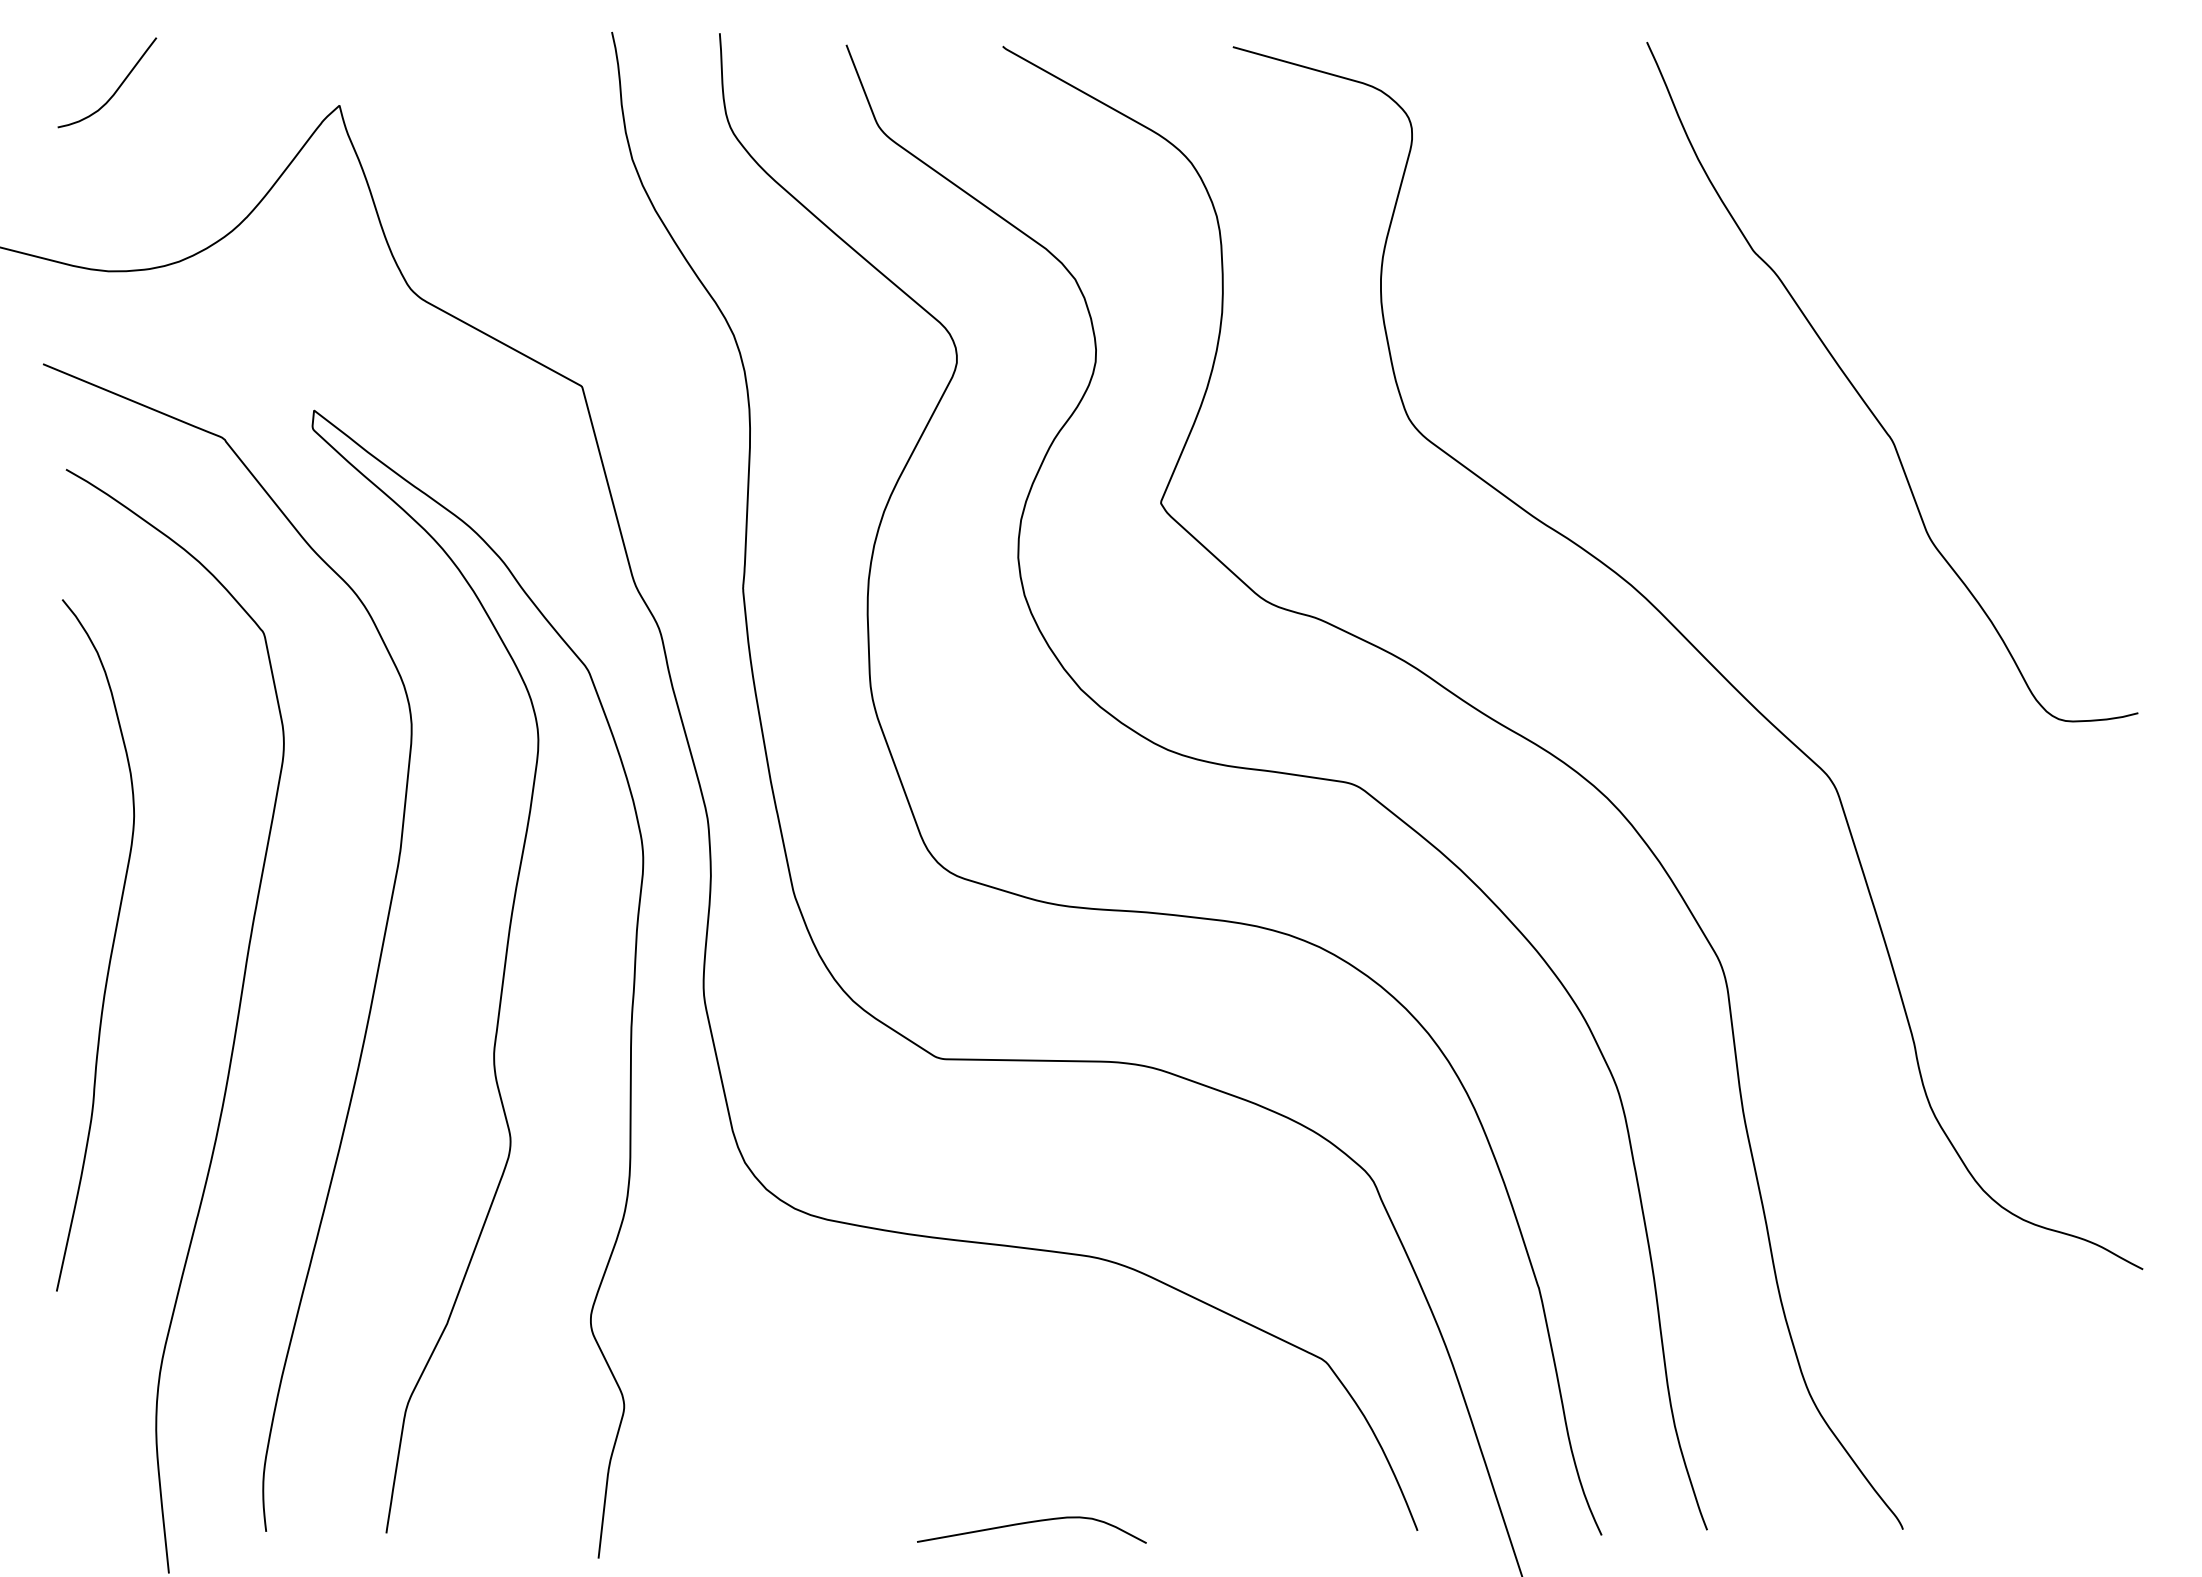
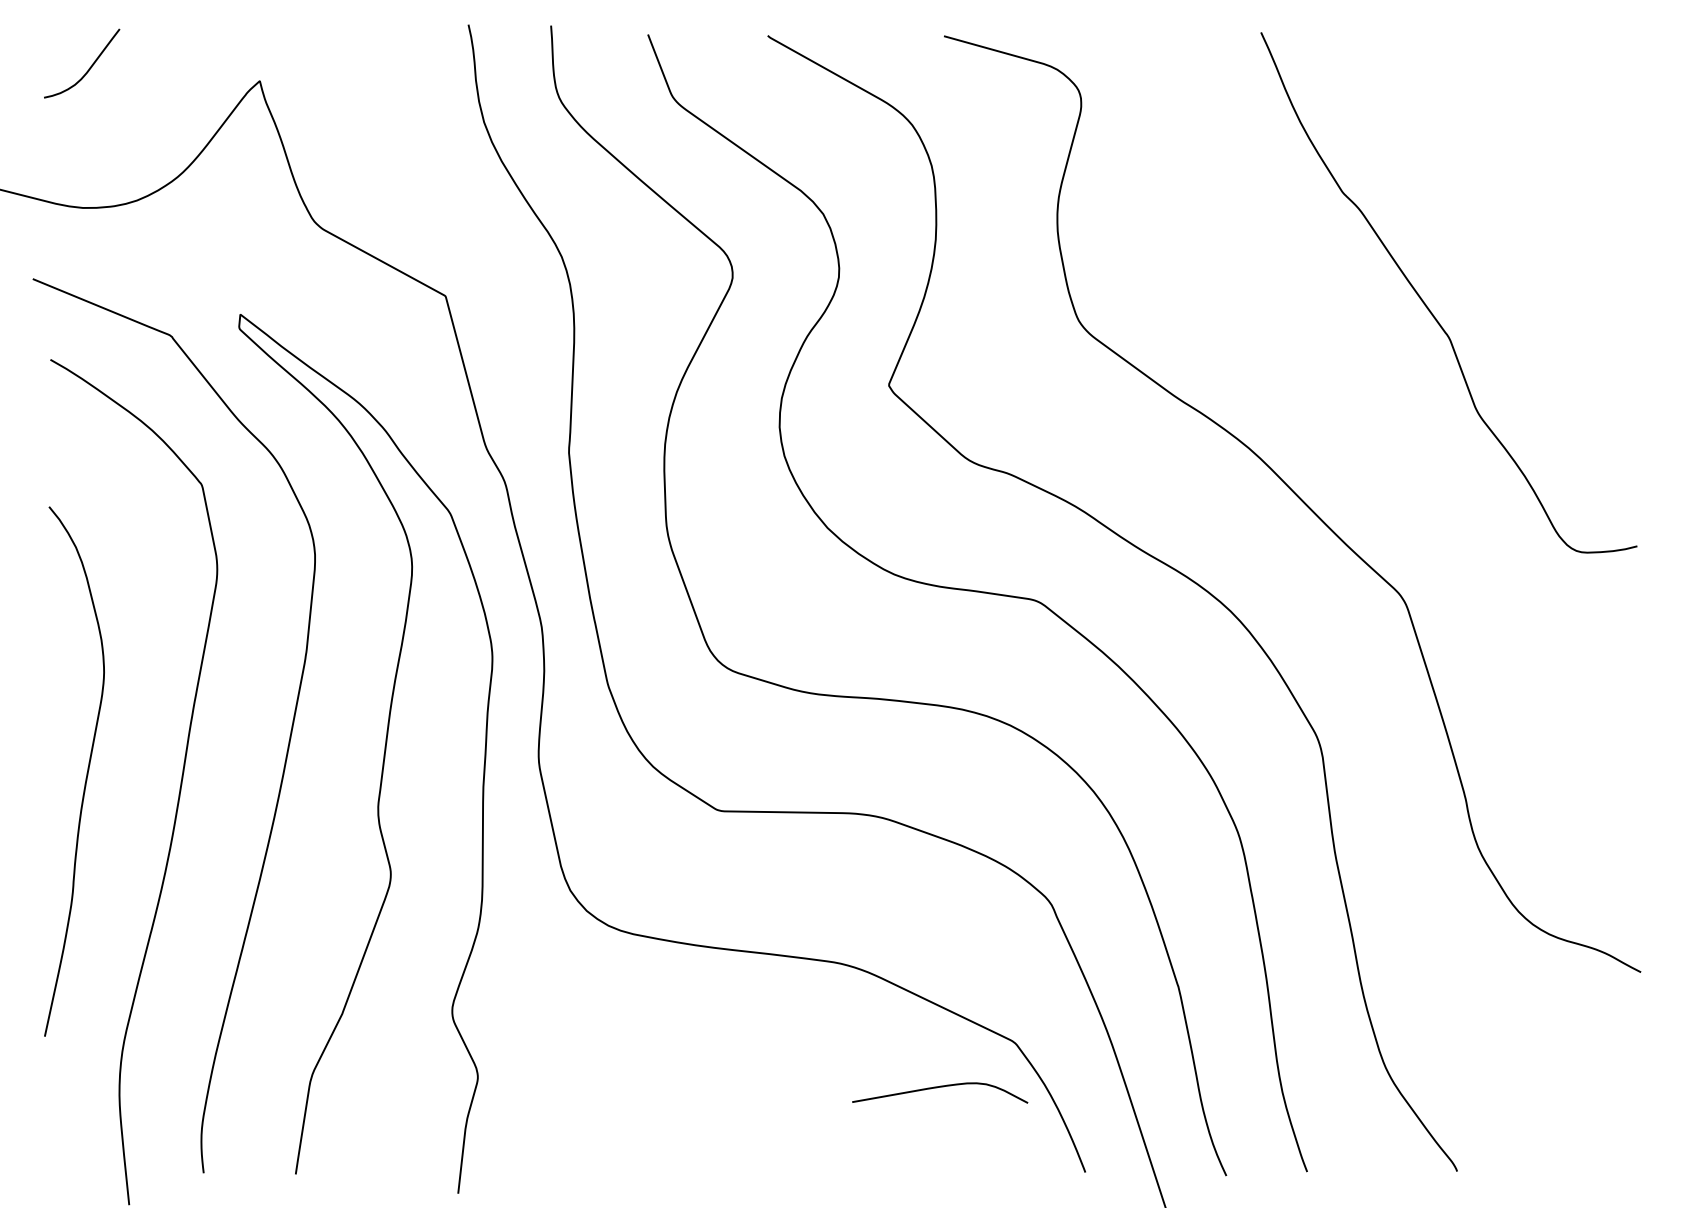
curve: (111, 947) -> (86, 773), moved
curve: (1029, 1523) -> (938, 1087), moved

